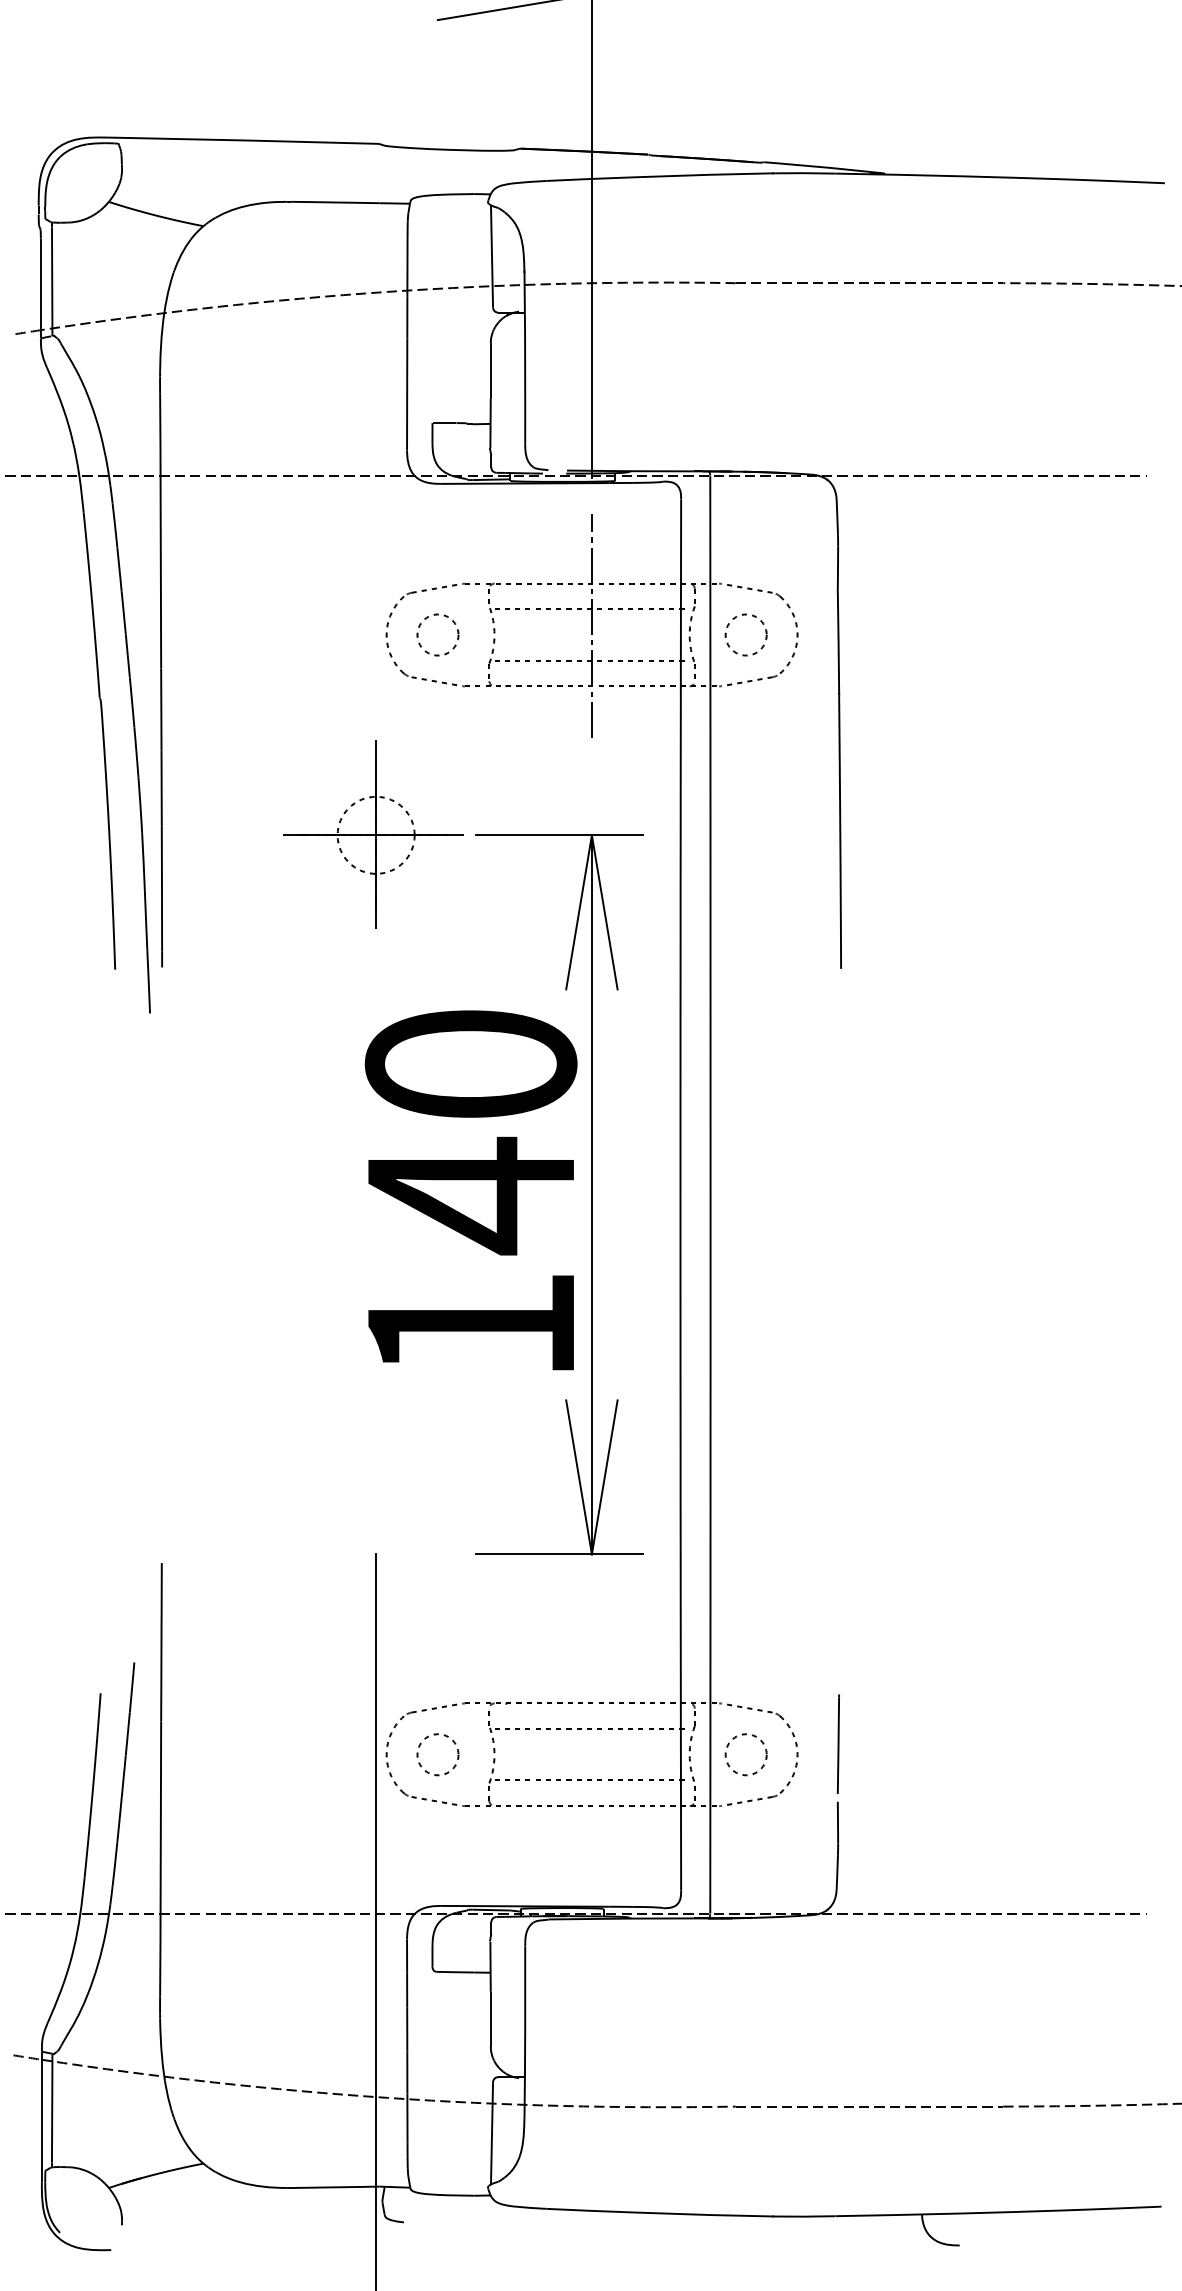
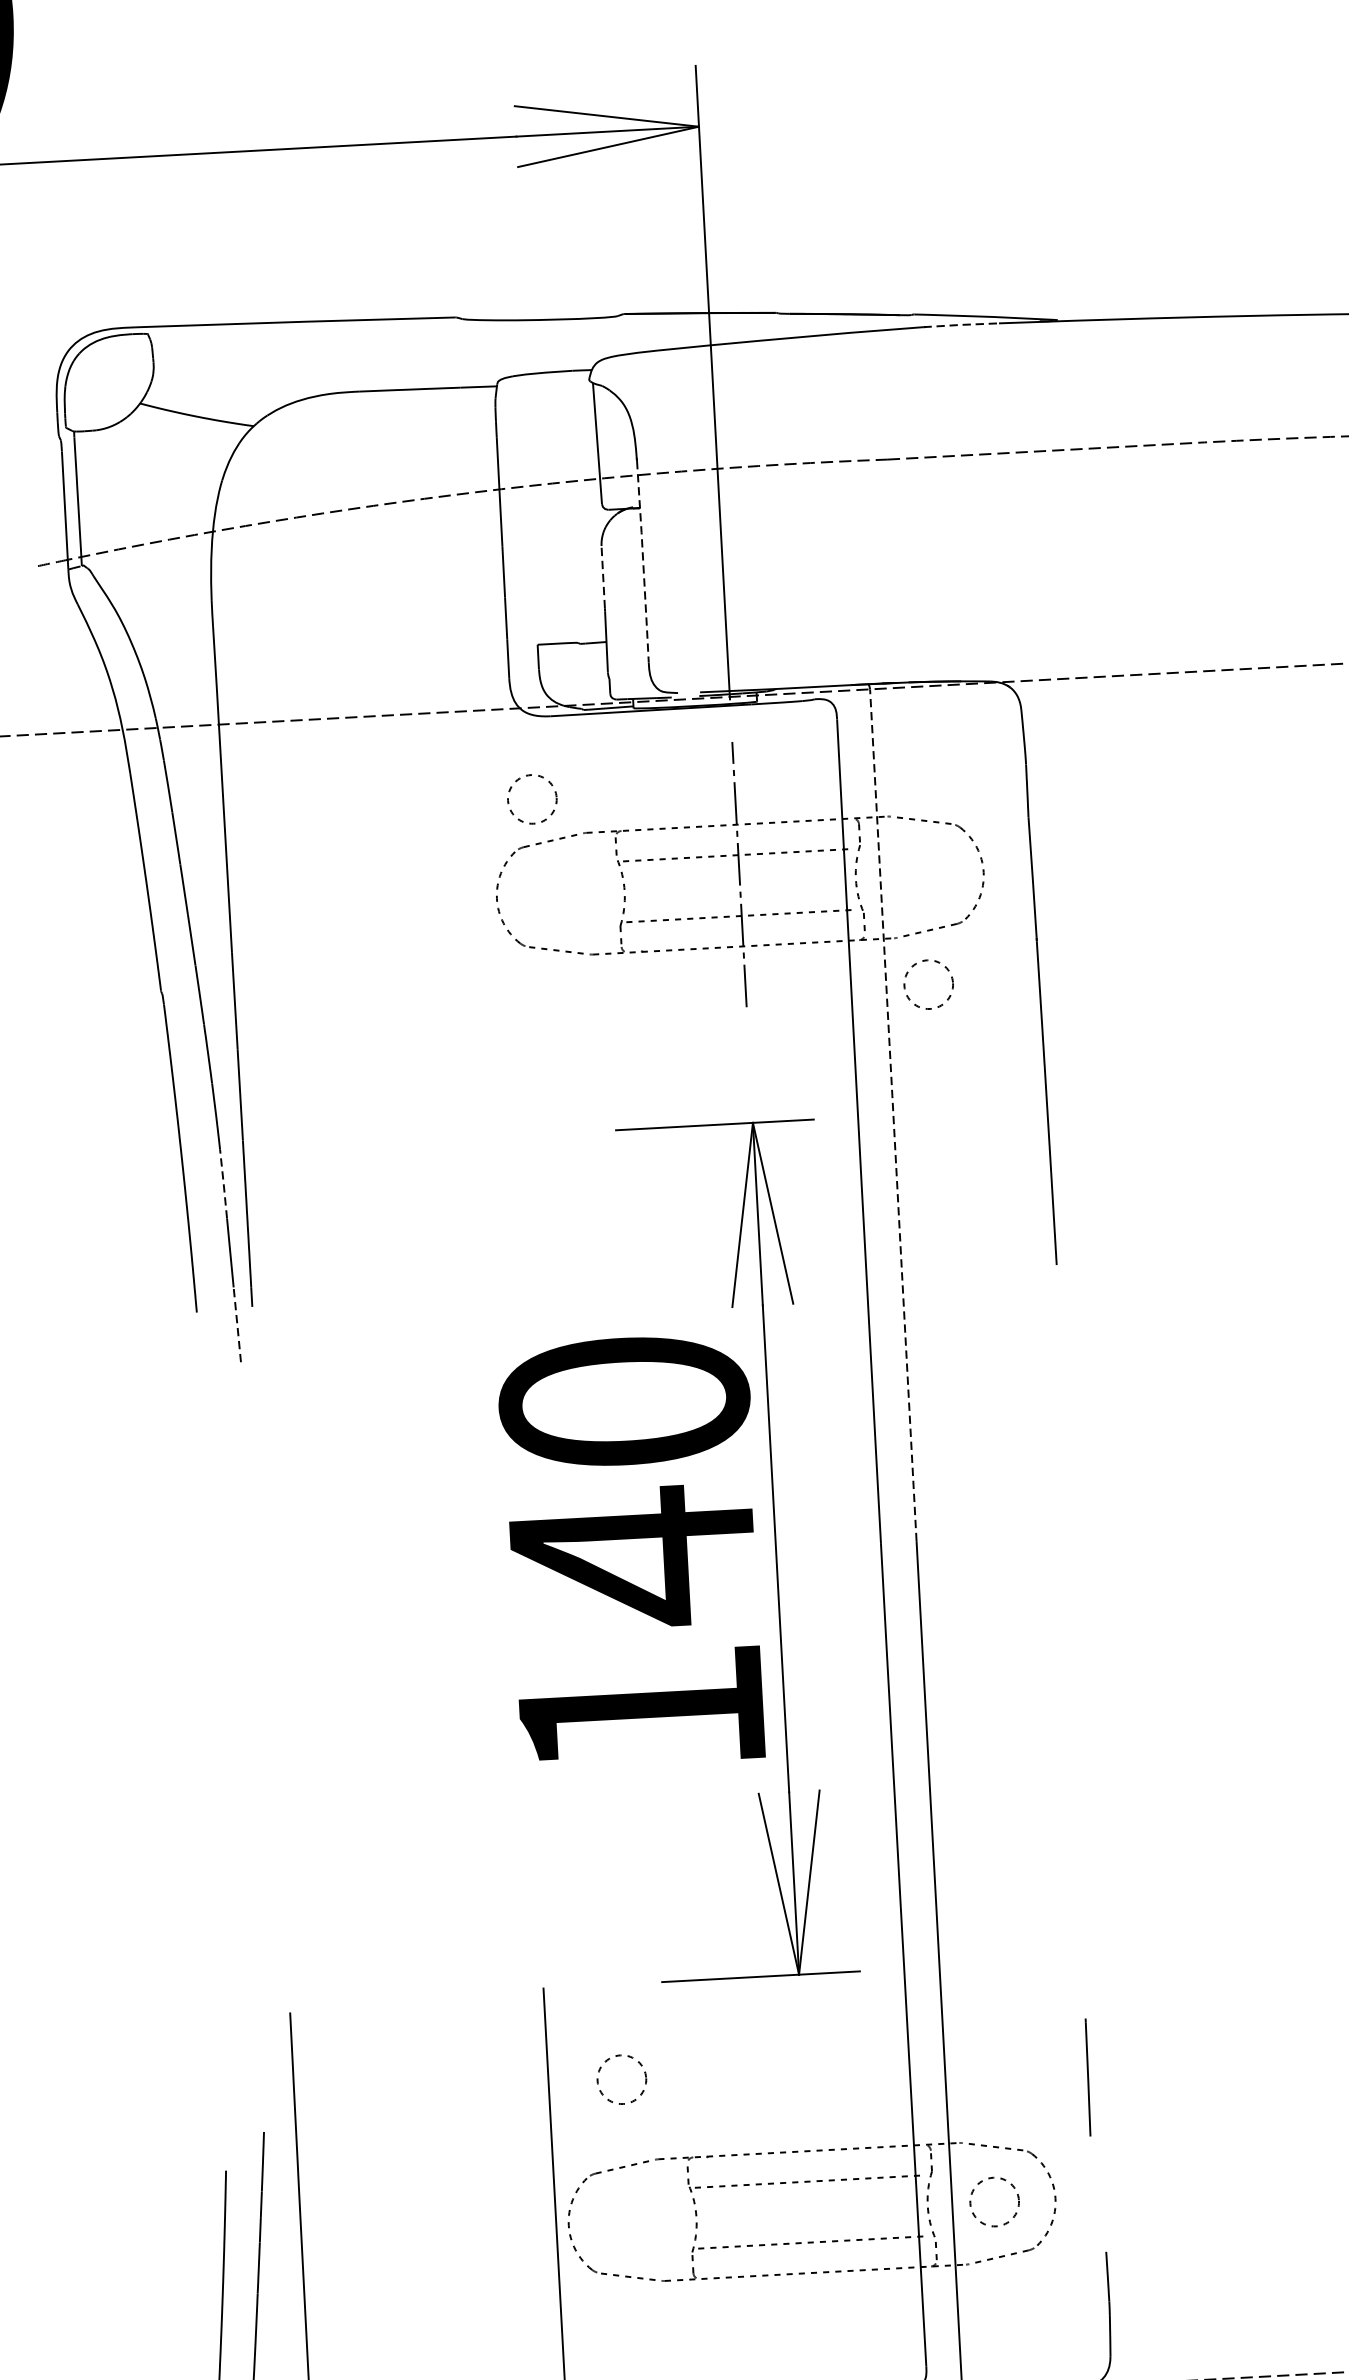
line: (803, 173) -> (961, 325), solid -> dashed
line: (525, 358) -> (643, 562), solid -> dashed
line: (490, 368) -> (602, 576), solid -> dashed
circle: (437, 634) -> (531, 798), moved
circle: (745, 634) -> (927, 984), moved
part: (373, 834) -> (494, 1135), removed
line: (710, 835) -> (893, 1115), solid -> dashed
line: (143, 862) -> (223, 1183), solid -> dashed
line: (148, 981) -> (237, 1324), solid -> dashed
line: (837, 1743) -> (1086, 2076), moved
circle: (437, 1754) -> (621, 2079), moved

